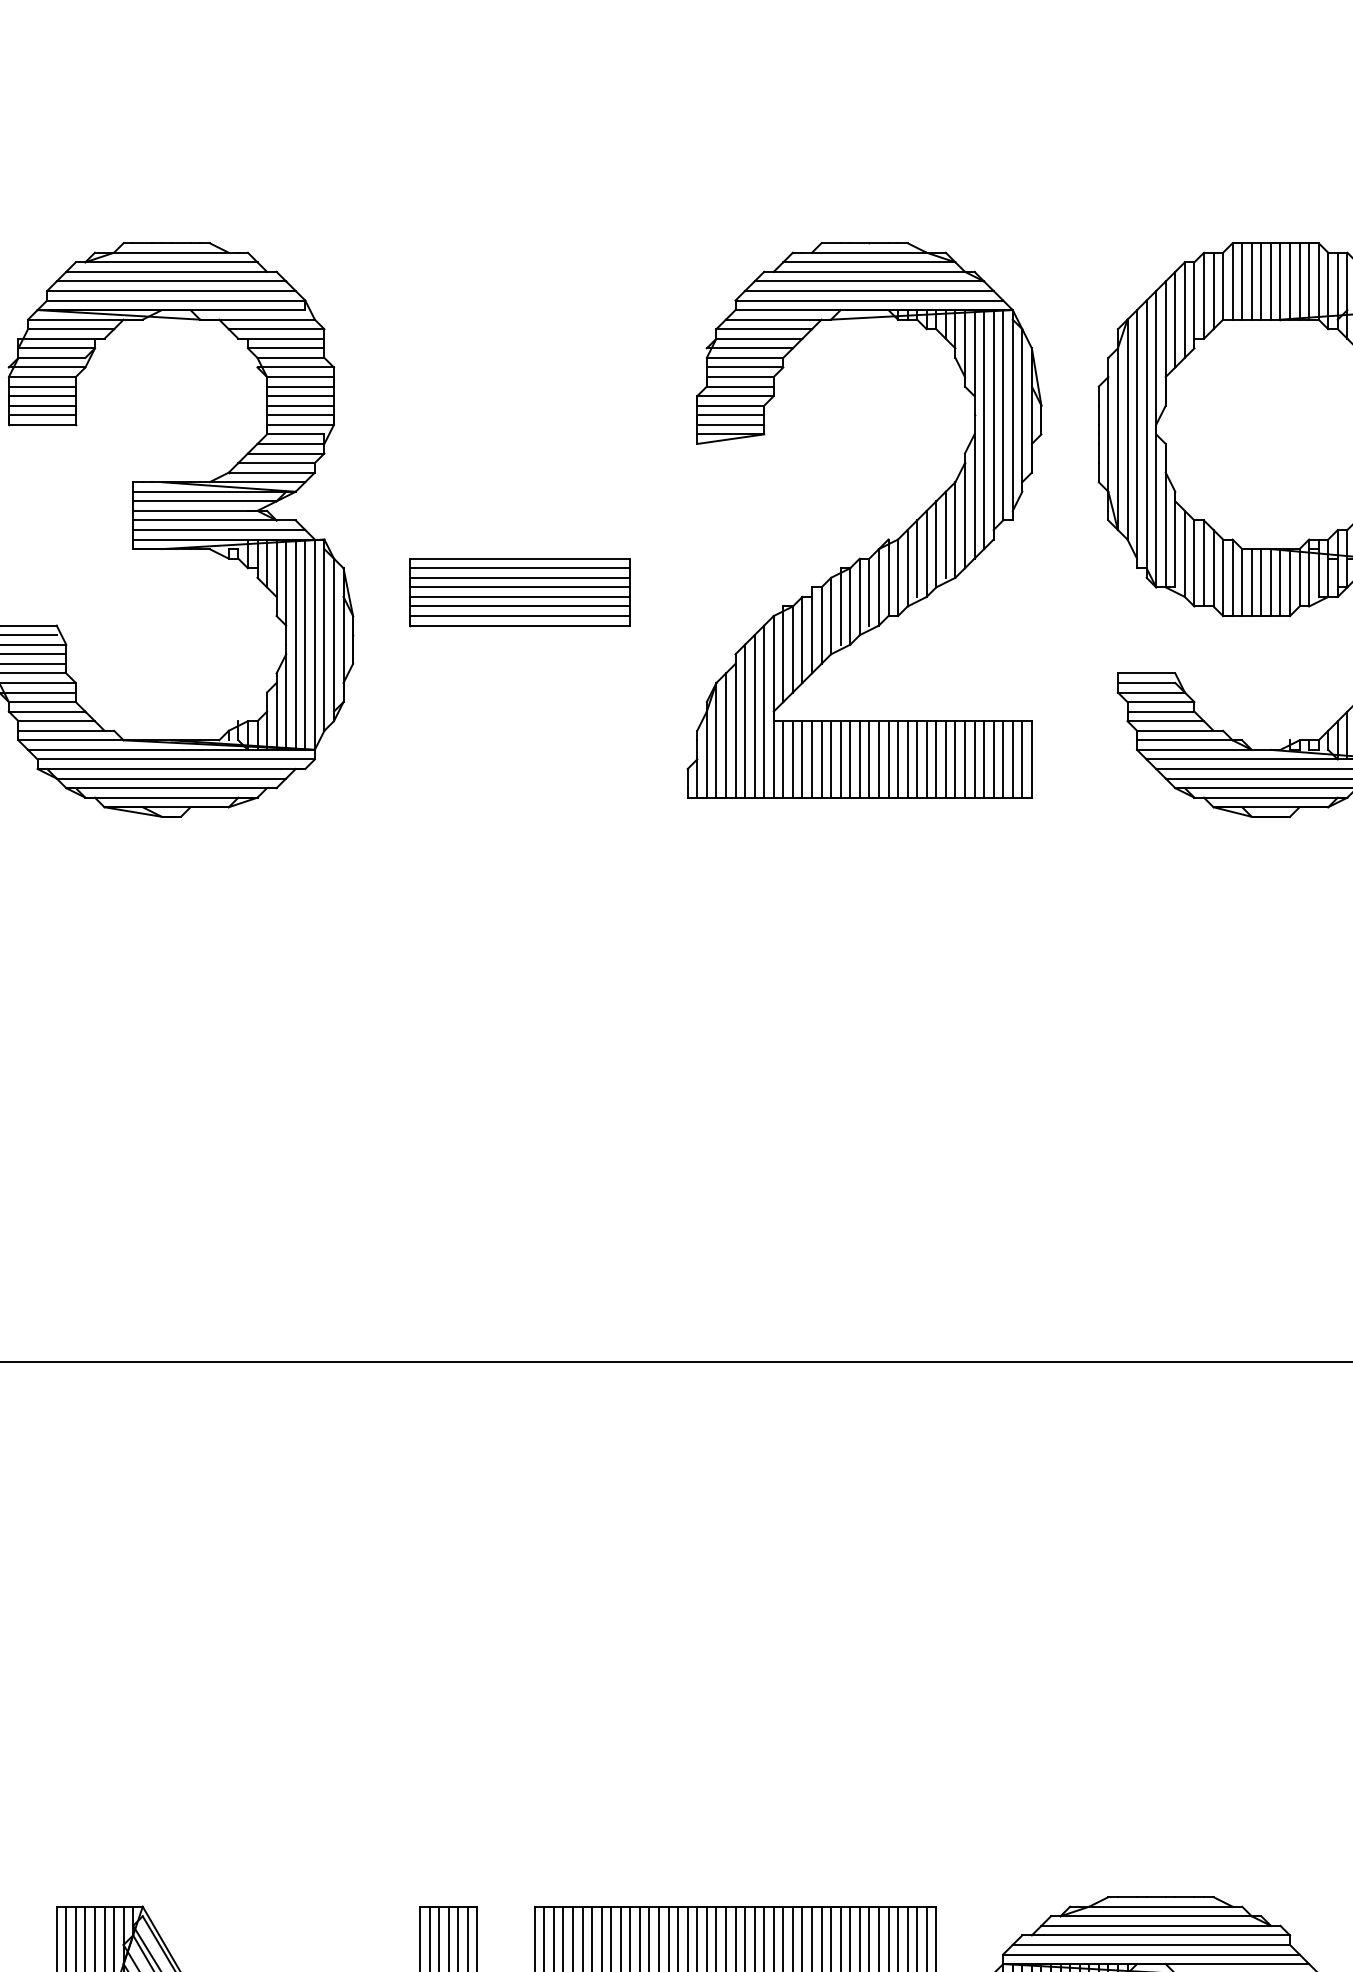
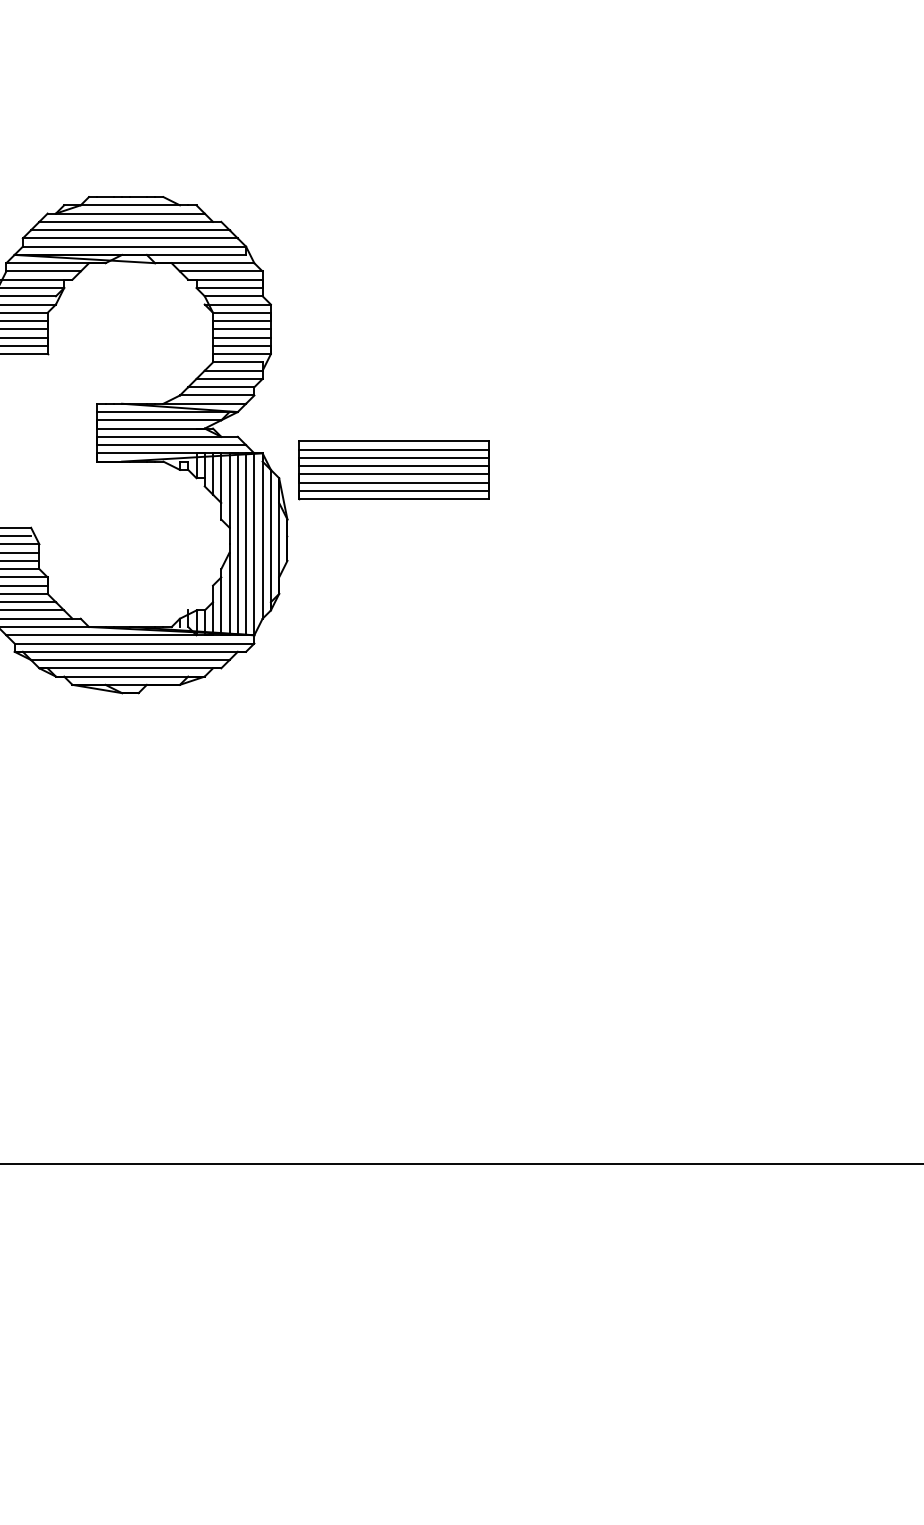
part: (885, 541) -> (747, 455), removed
part: (519, 592) -> (393, 470), moved

